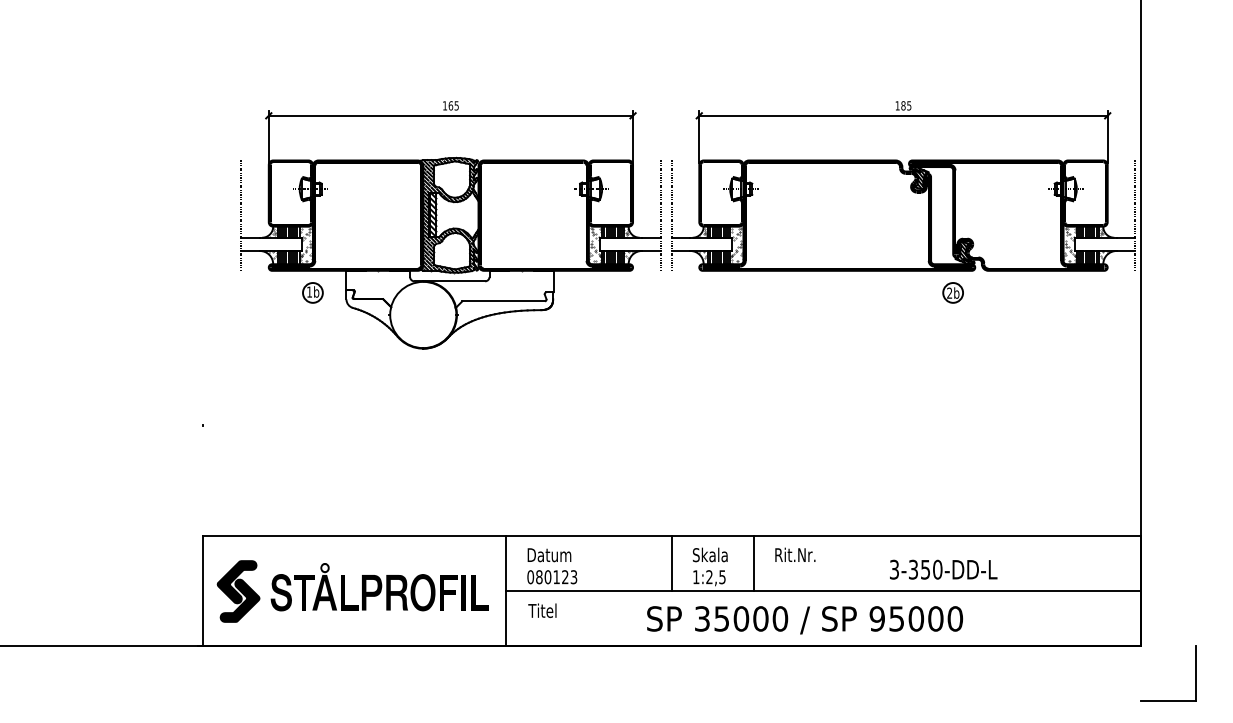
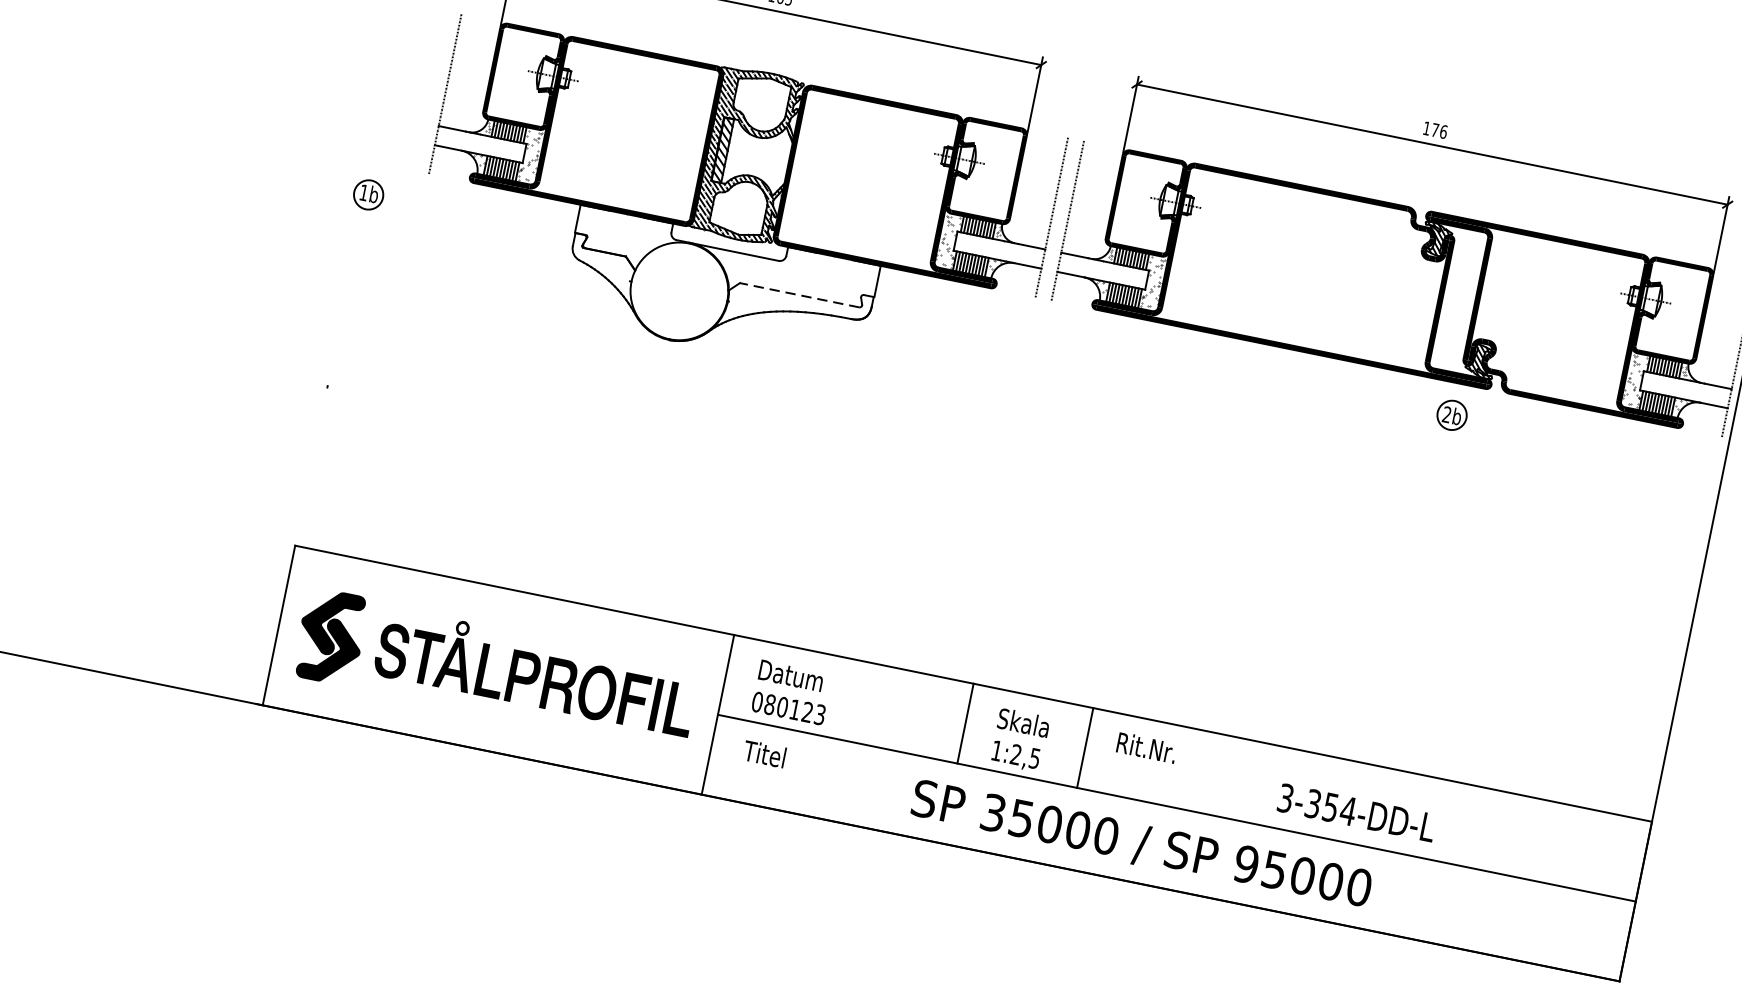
text: (906, 105) -> (1439, 130), 185 -> 176
part: (312, 292) -> (368, 194), moved
line: (503, 301) -> (799, 295), solid -> dashed
text: (937, 569) -> (1348, 810), 3-350-DD-L -> 3-354-DD-L

